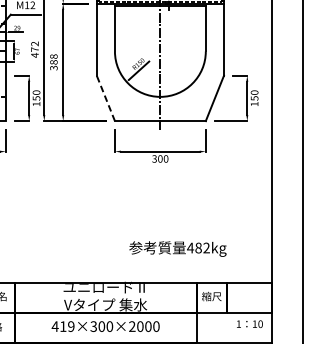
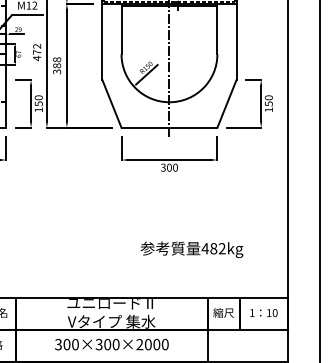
line: (105, 98) -> (111, 103), dashed -> solid
text: (177, 248) -> (191, 249), moved
text: (249, 324) -> (263, 313), moved
text: (62, 326) -> (66, 344), 419×300×2000 -> 300×300×2000

